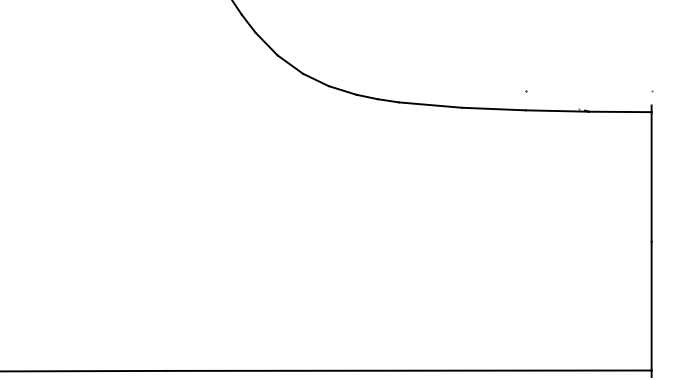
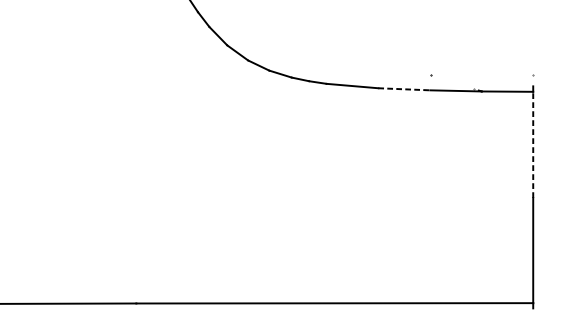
line: (493, 109) -> (403, 89), solid -> dashed
line: (651, 177) -> (533, 145), solid -> dashed

